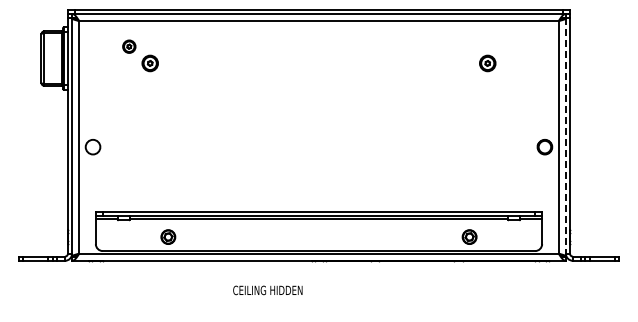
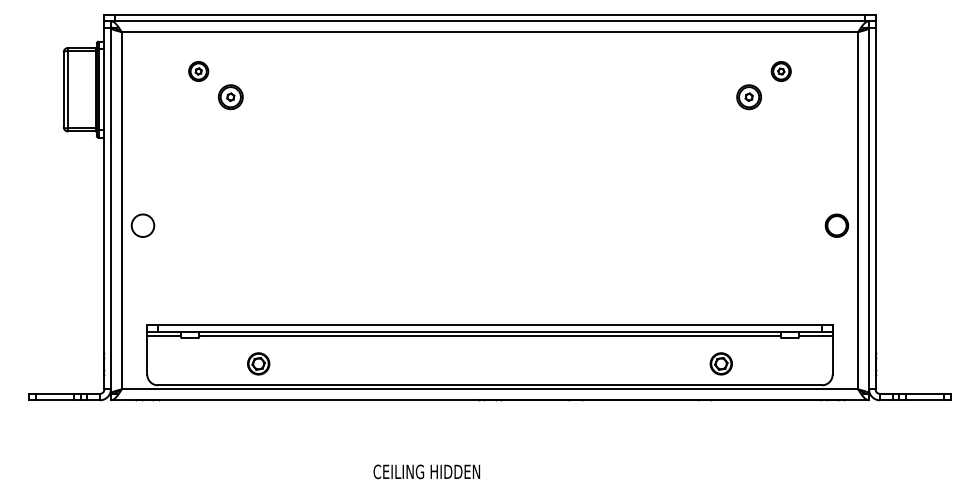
part: (508, 46) -> (781, 71), added
line: (565, 135) -> (868, 207), dashed -> solid
text: (267, 290) -> (426, 471), moved

